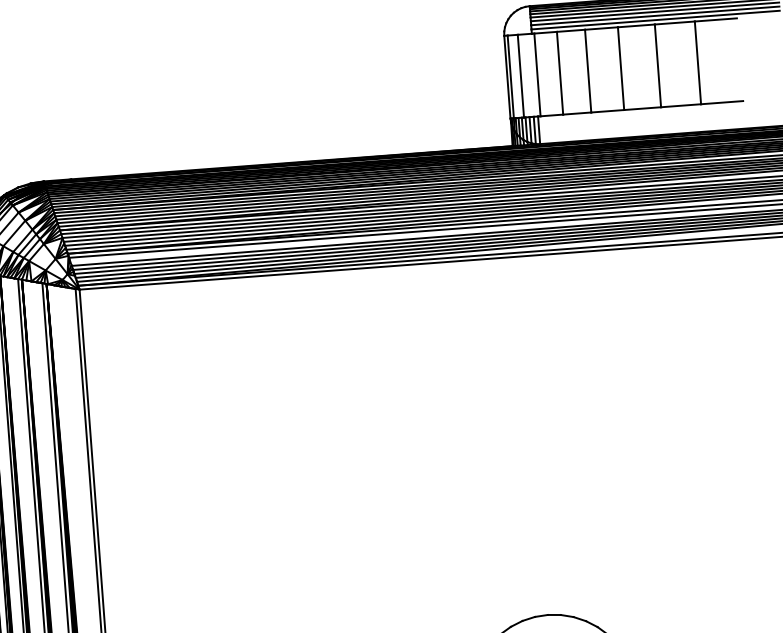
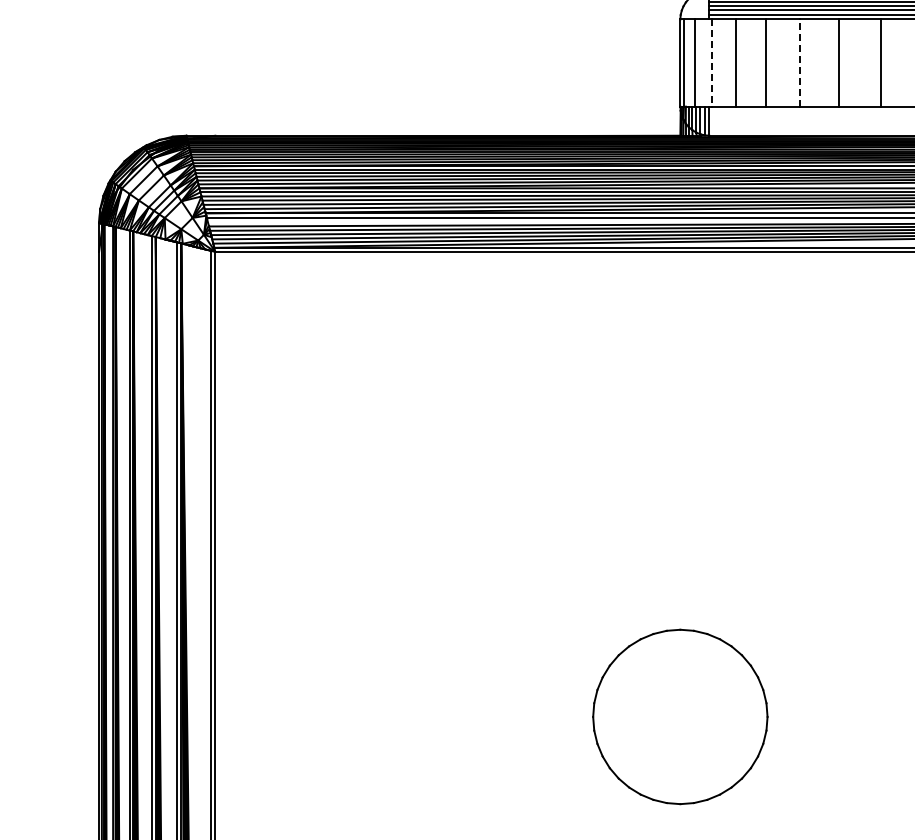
line: (621, 69) -> (800, 63), solid -> dashed
line: (537, 75) -> (712, 63), solid -> dashed

